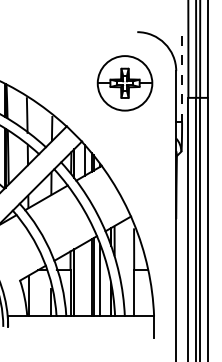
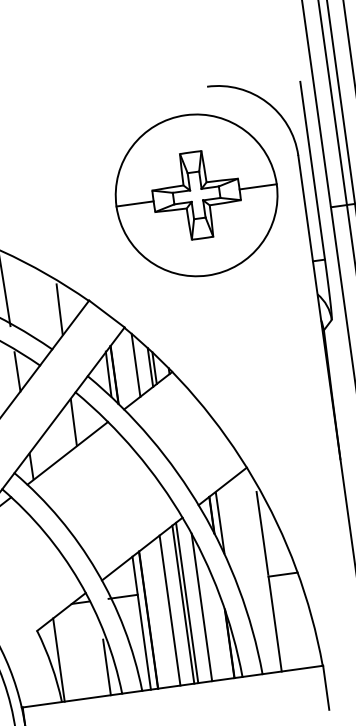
line: (182, 79) -> (313, 171), dashed -> solid
part: (124, 83) -> (195, 195), size x1.43
line: (84, 279) -> (169, 610), added

